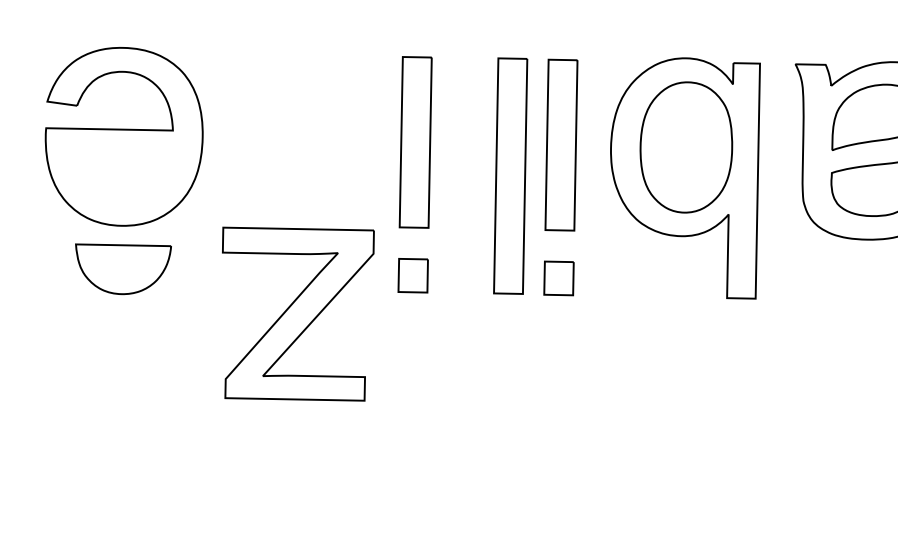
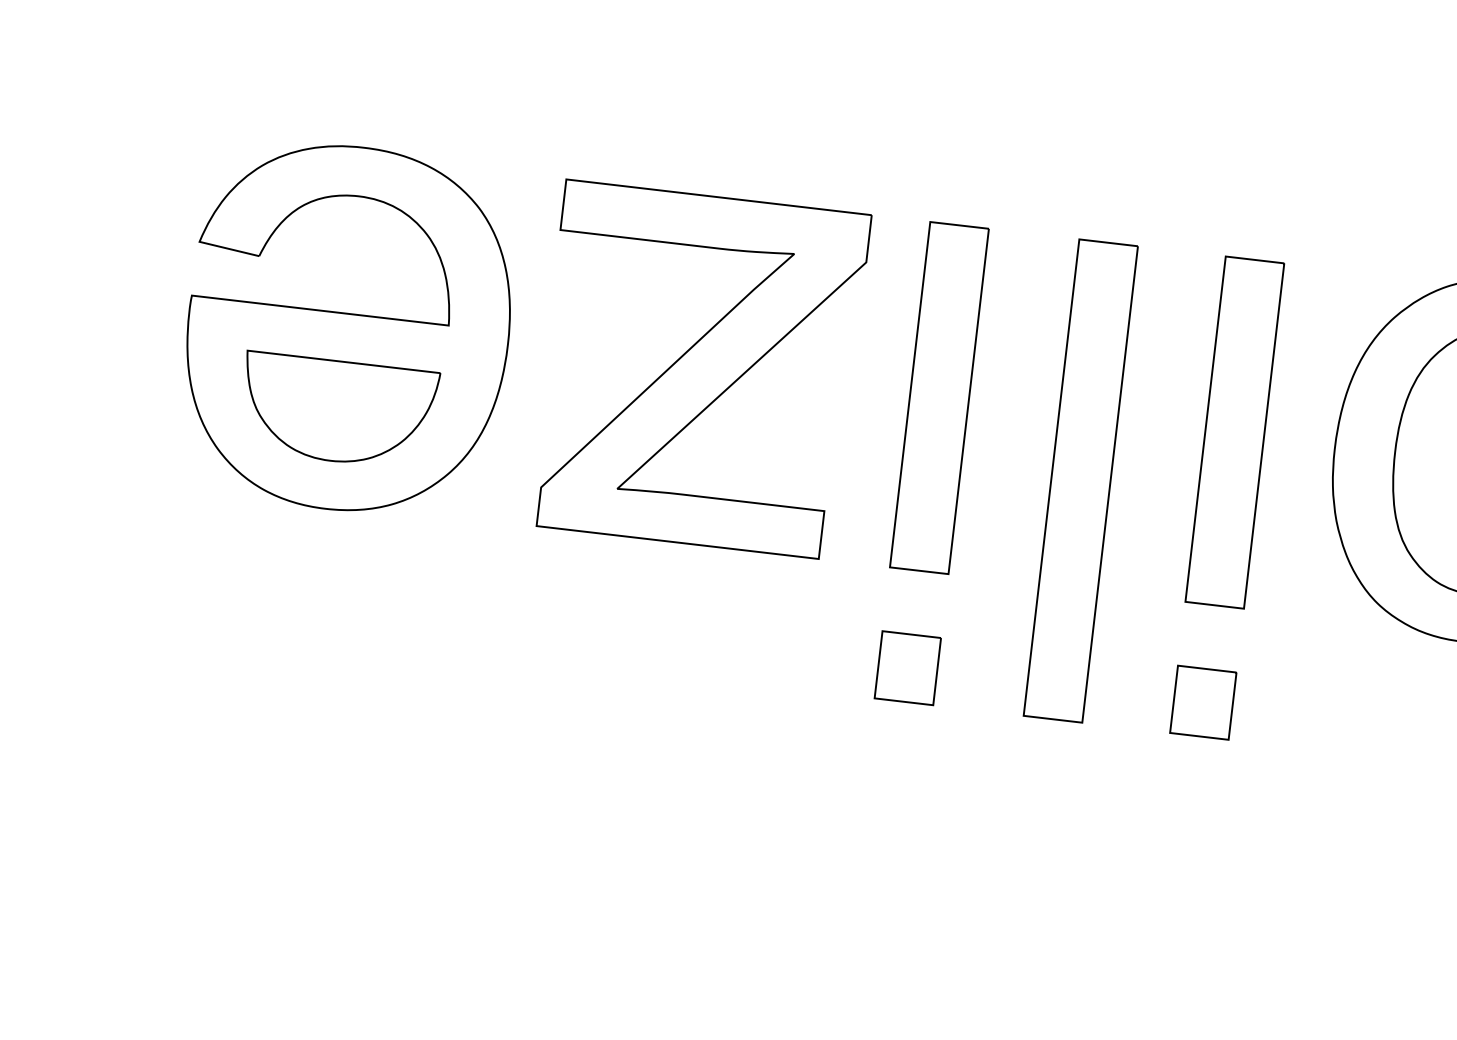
part: (510, 175) -> (1080, 479), moved
part: (123, 269) -> (339, 411), moved
part: (298, 313) -> (701, 368), moved

